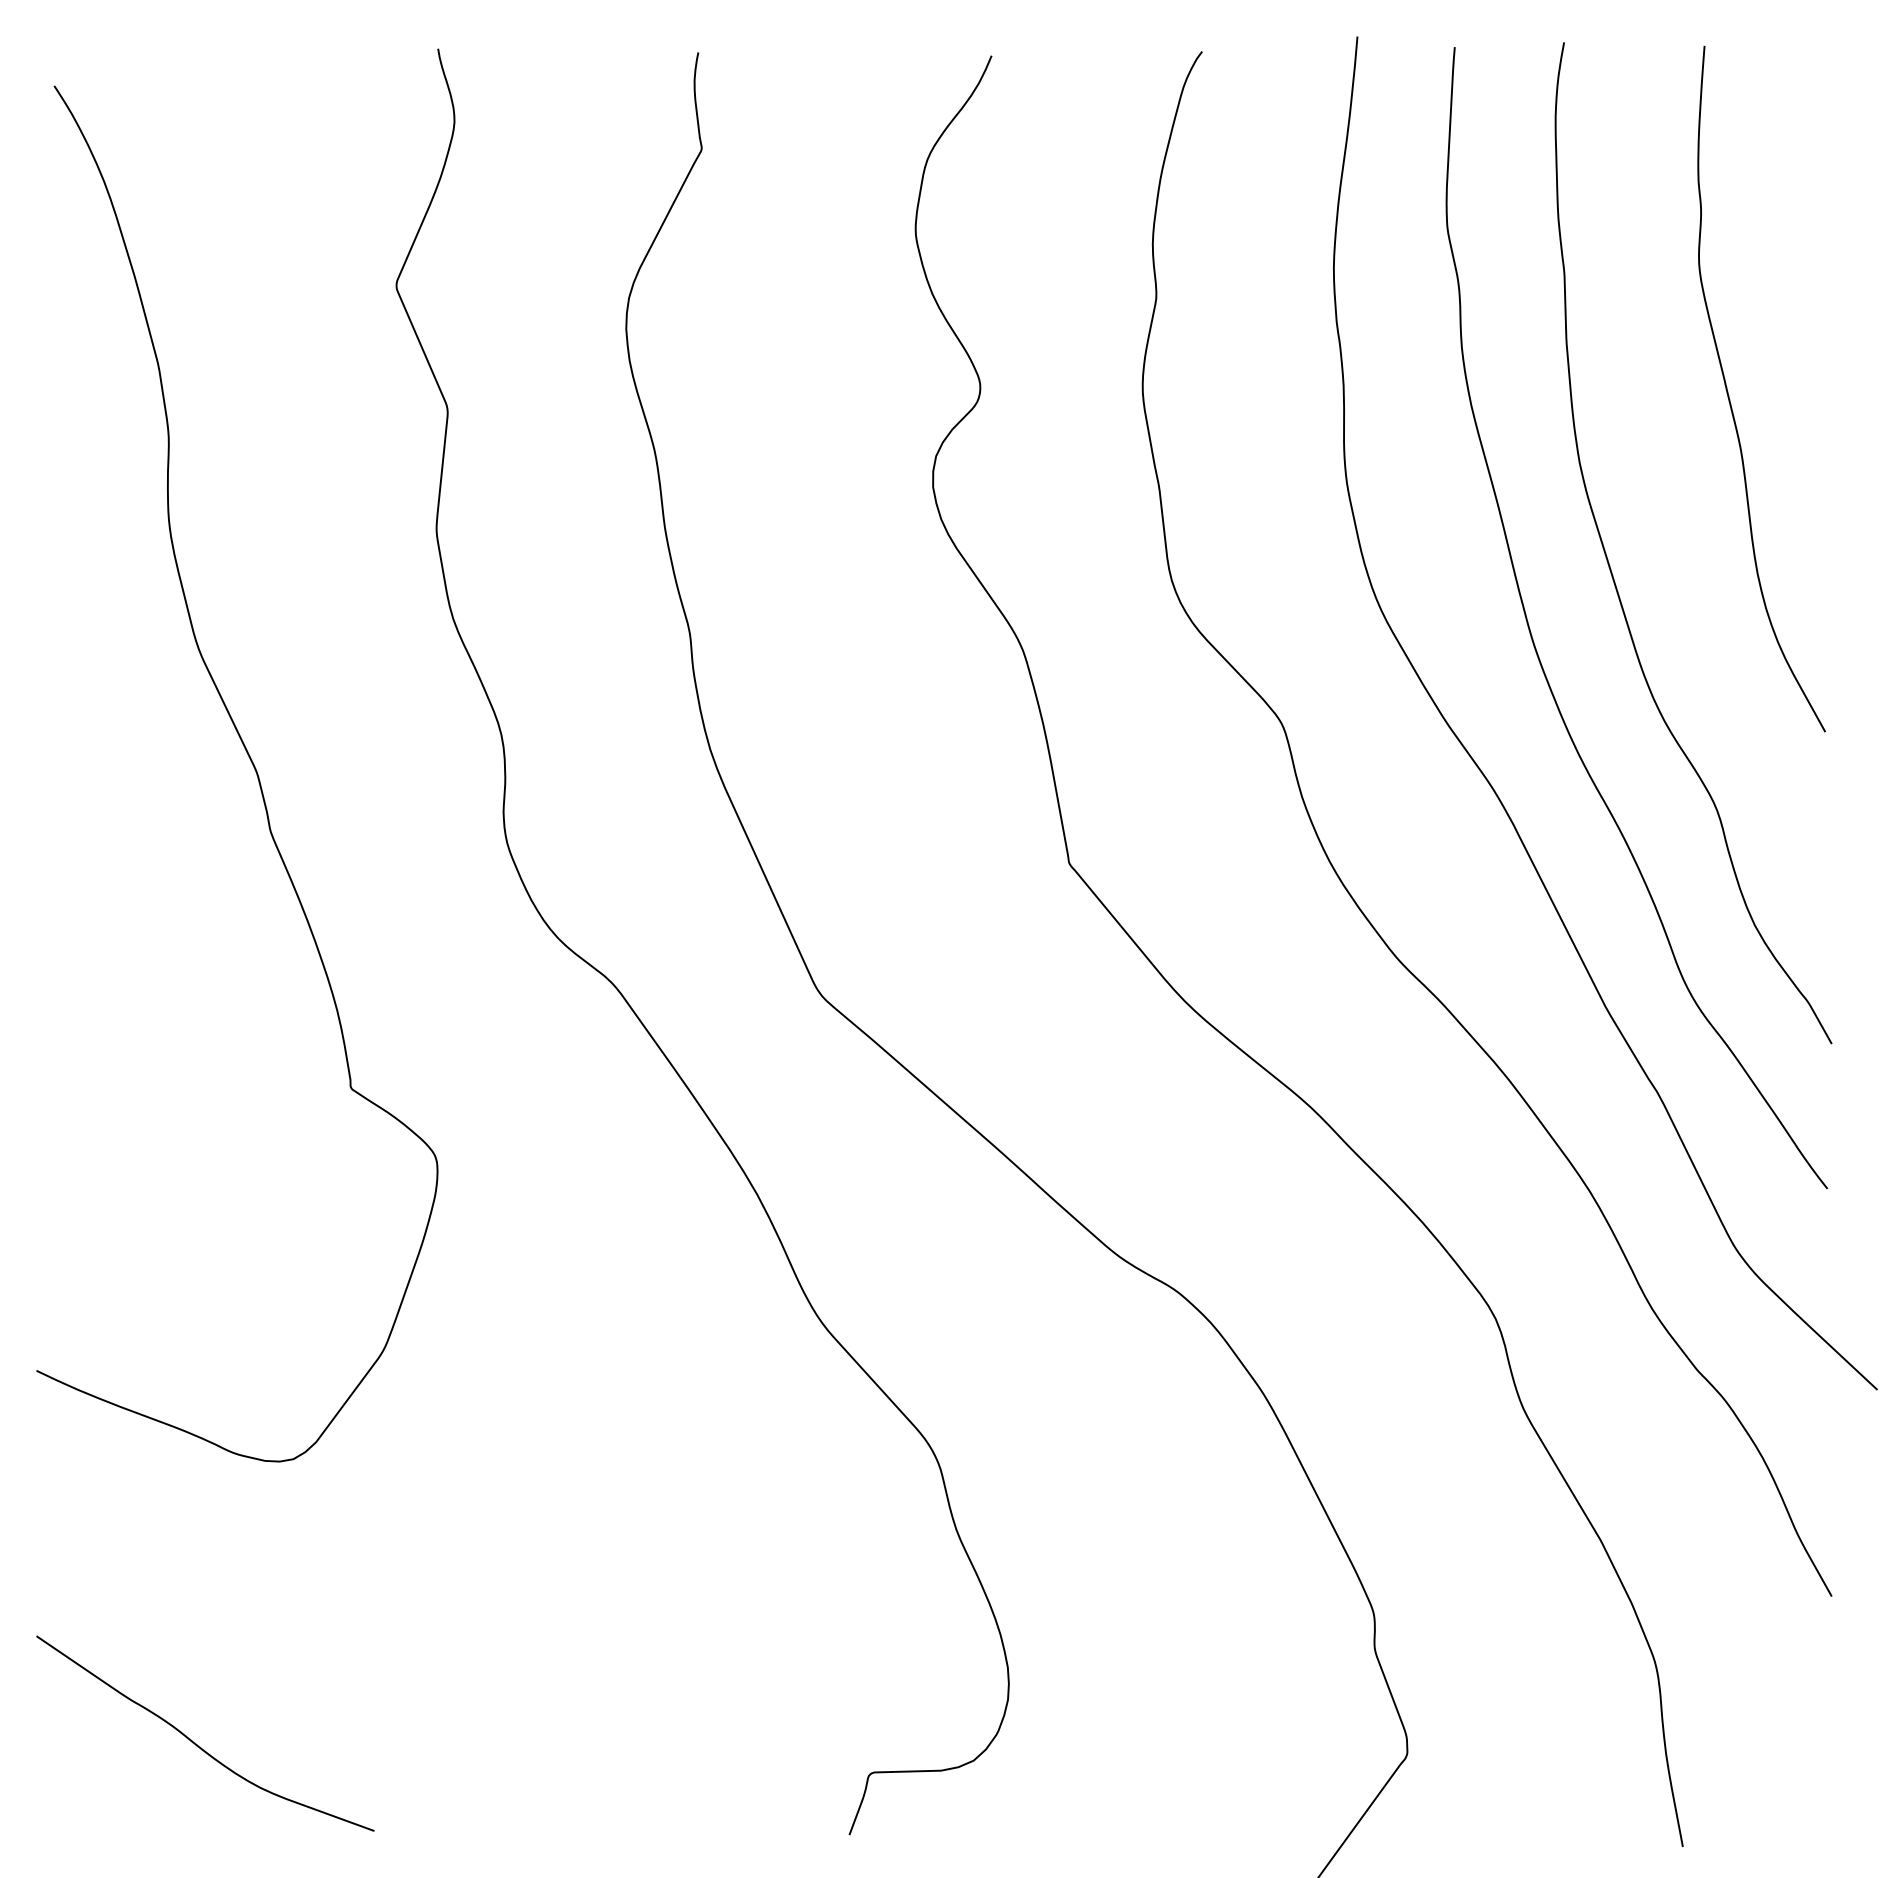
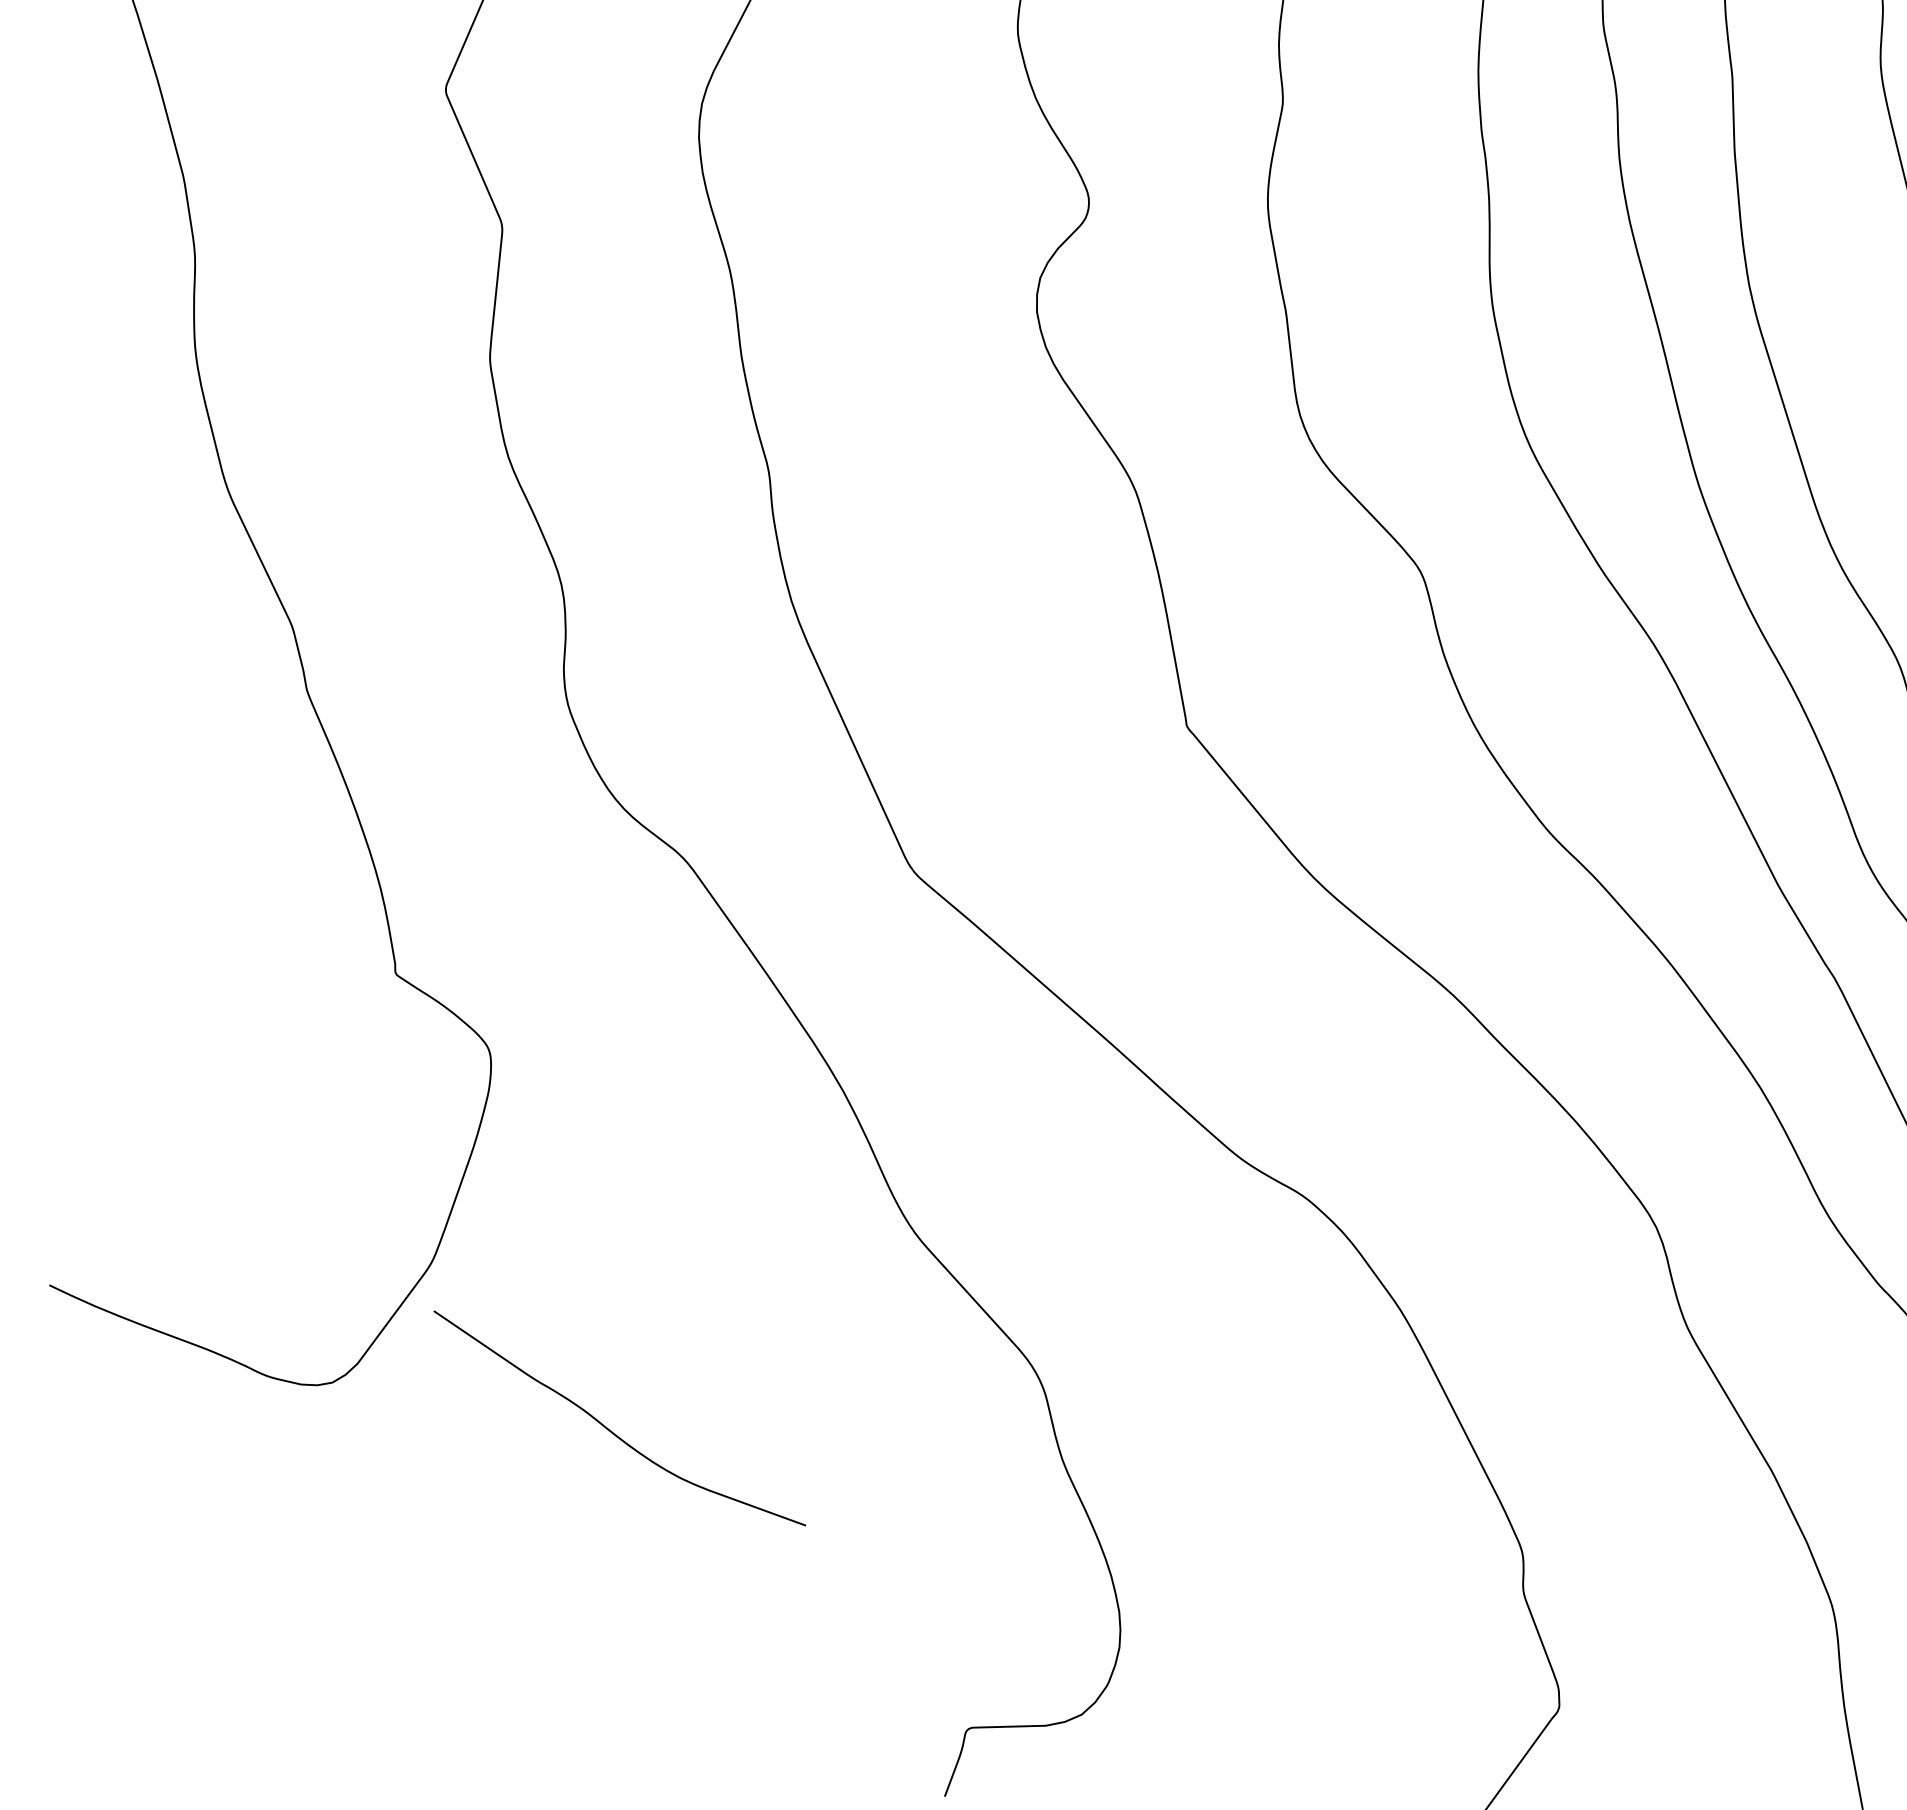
curve: (196, 1743) -> (610, 1429), moved

